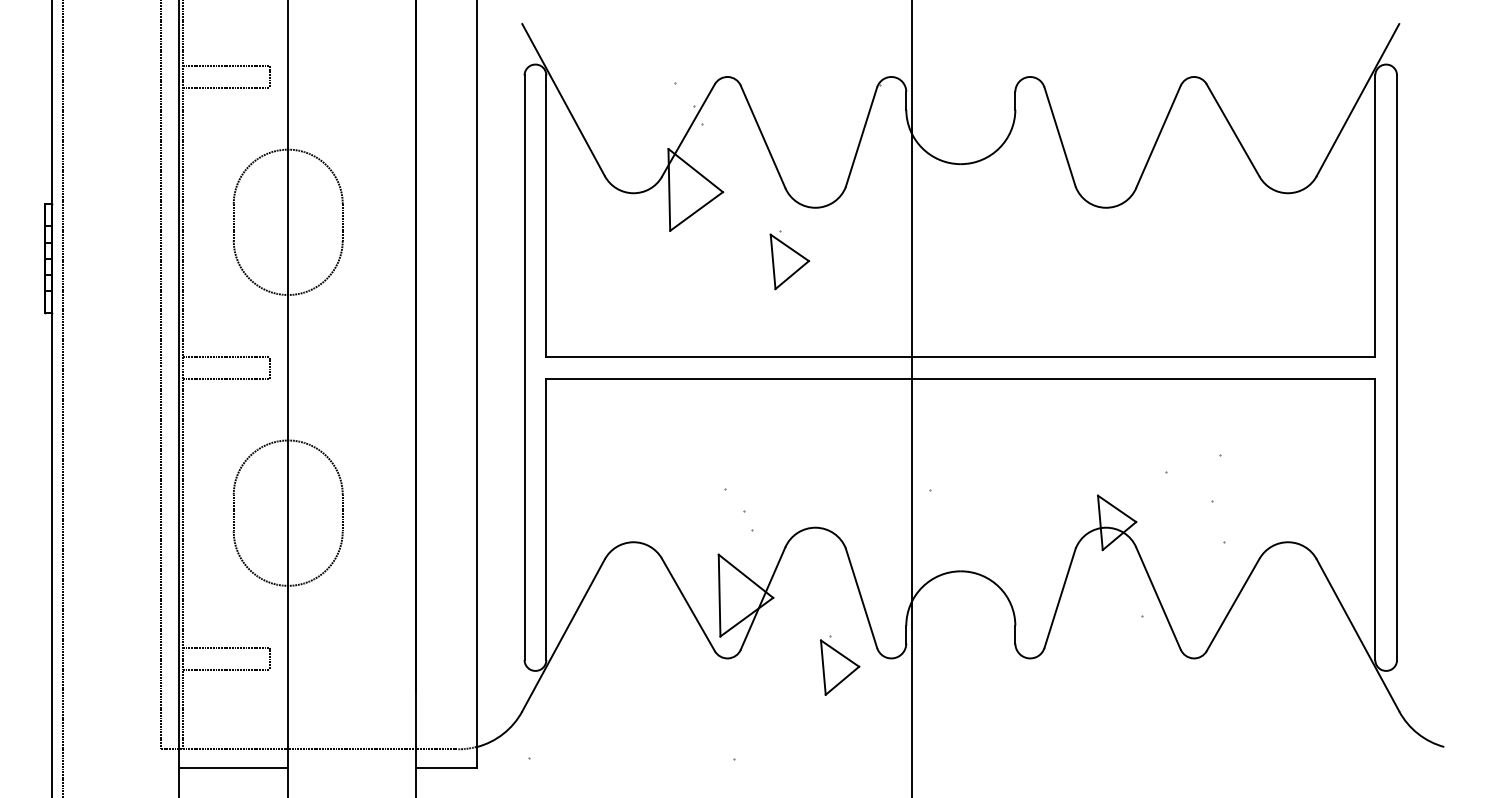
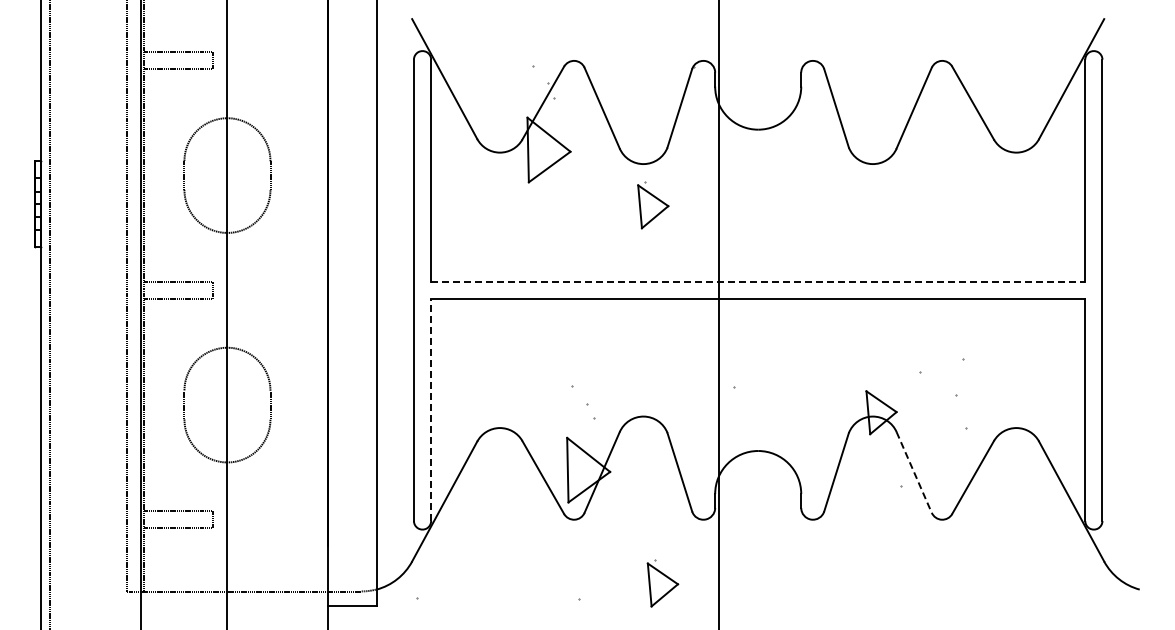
part: (790, 260) -> (653, 205), moved
line: (961, 356) -> (758, 281), solid -> dashed
line: (546, 518) -> (431, 409), solid -> dashed
line: (1158, 598) -> (914, 472), solid -> dashed
part: (839, 665) -> (662, 583), moved
line: (233, 767) -> (184, 605), removed

